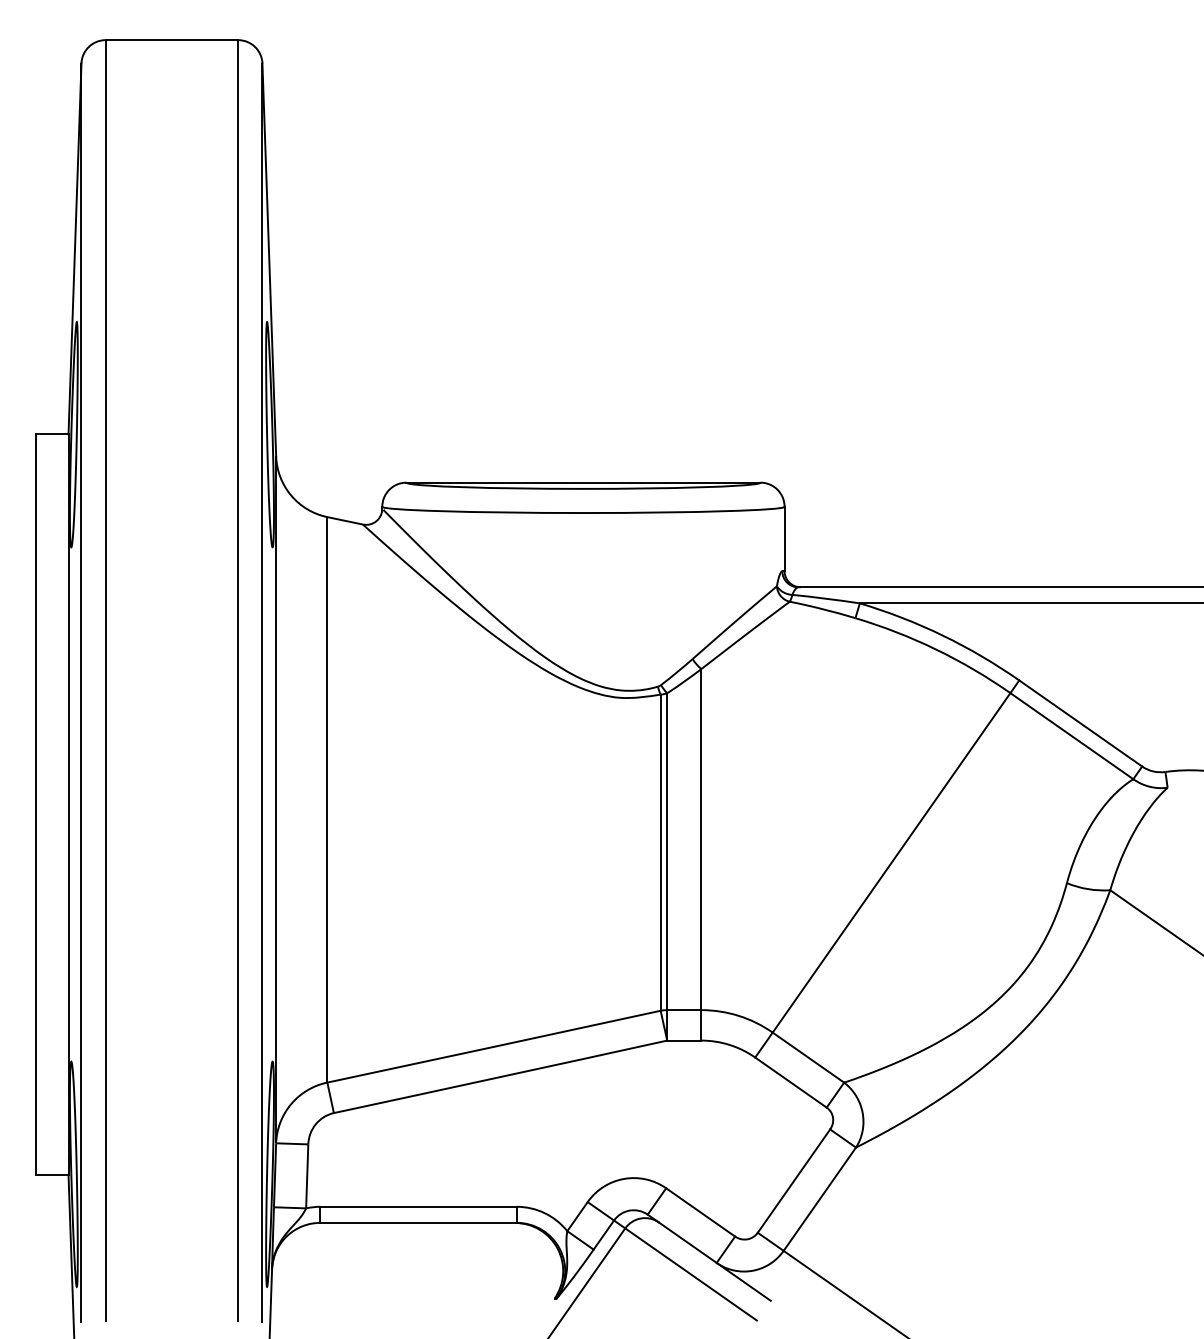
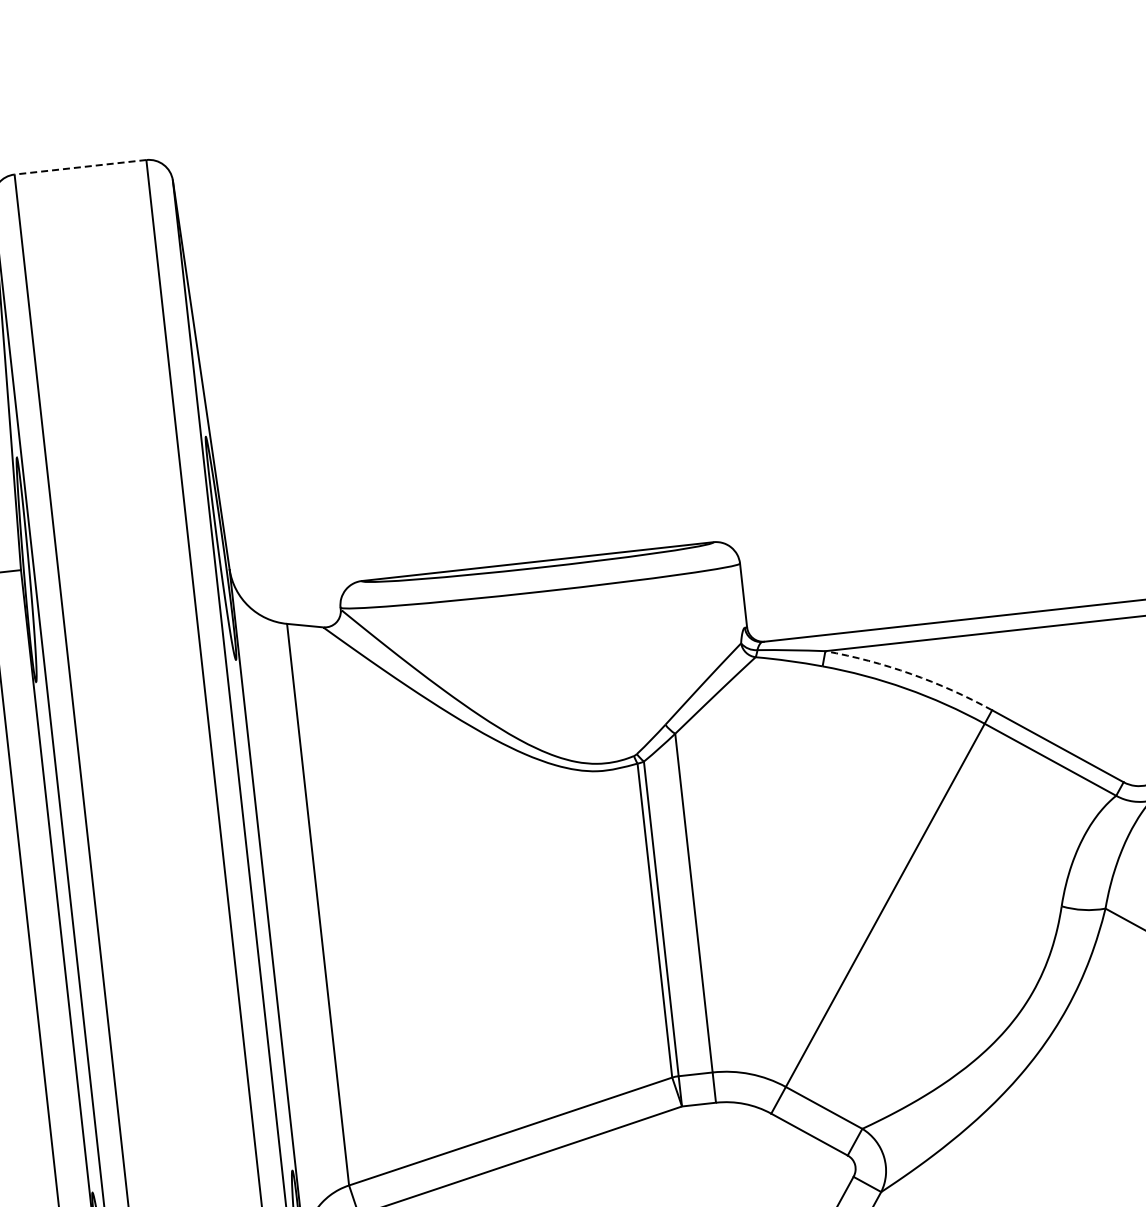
line: (171, 40) -> (80, 167), solid -> dashed
arc: (942, 635) -> (910, 674), solid -> dashed

